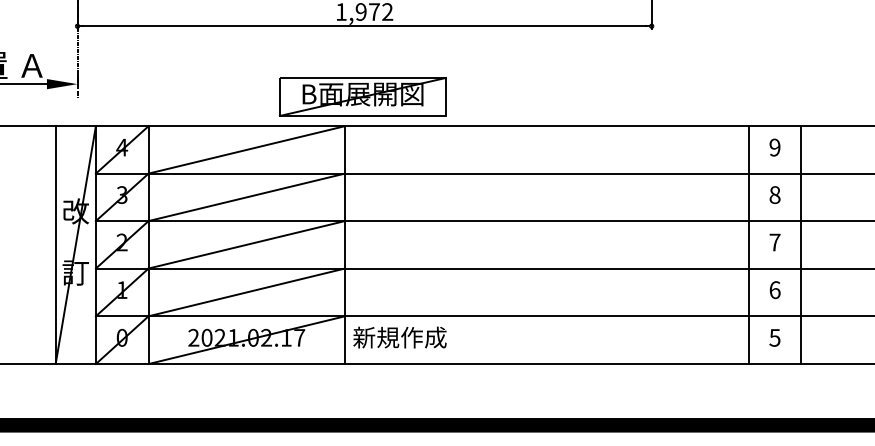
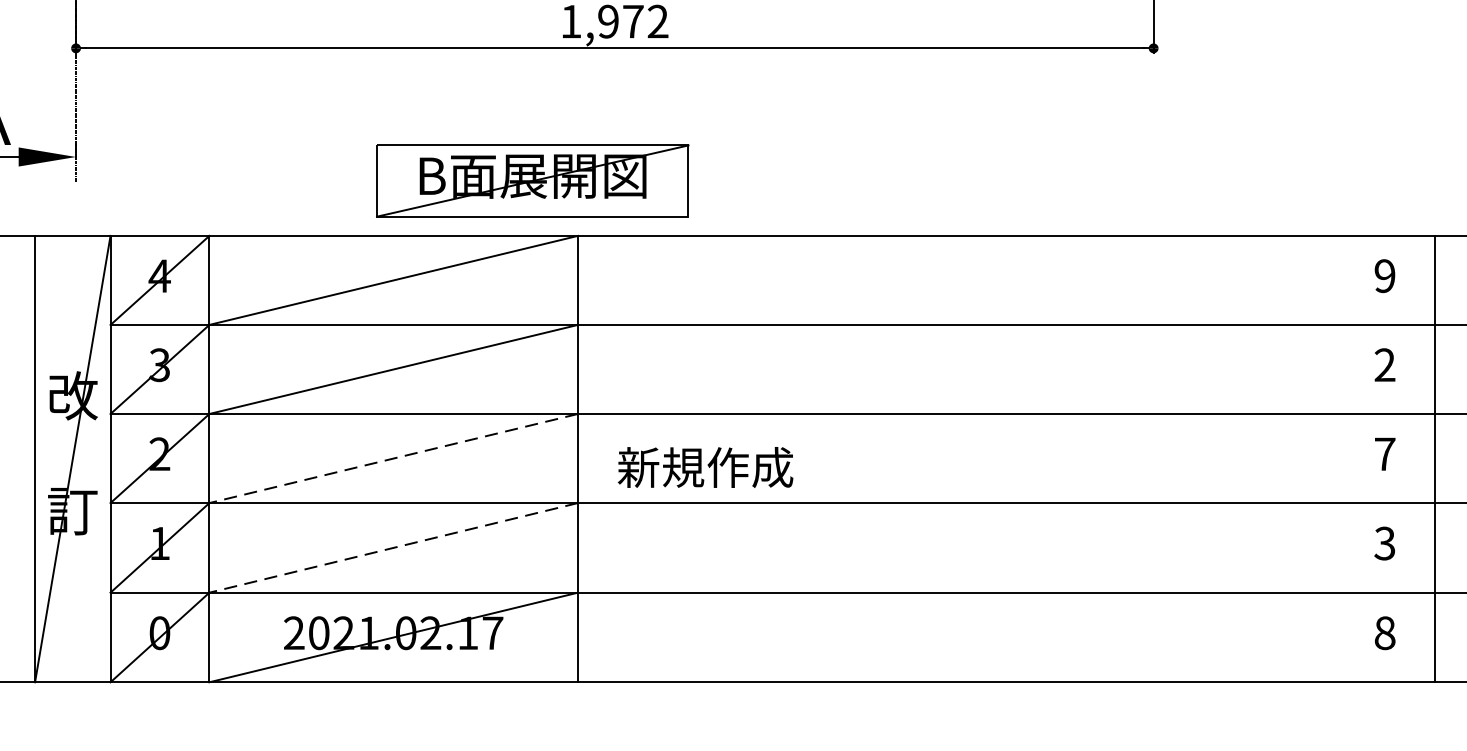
part: (362, 96) -> (532, 180), moved
text: (774, 195) -> (1384, 365), 8 -> 2
line: (246, 244) -> (393, 457), solid -> dashed
line: (748, 245) -> (1335, 459), removed
text: (774, 290) -> (1384, 544), 6 -> 3
line: (246, 292) -> (393, 548), solid -> dashed
text: (399, 337) -> (704, 467), moved
text: (774, 337) -> (1384, 632), 5 -> 8

